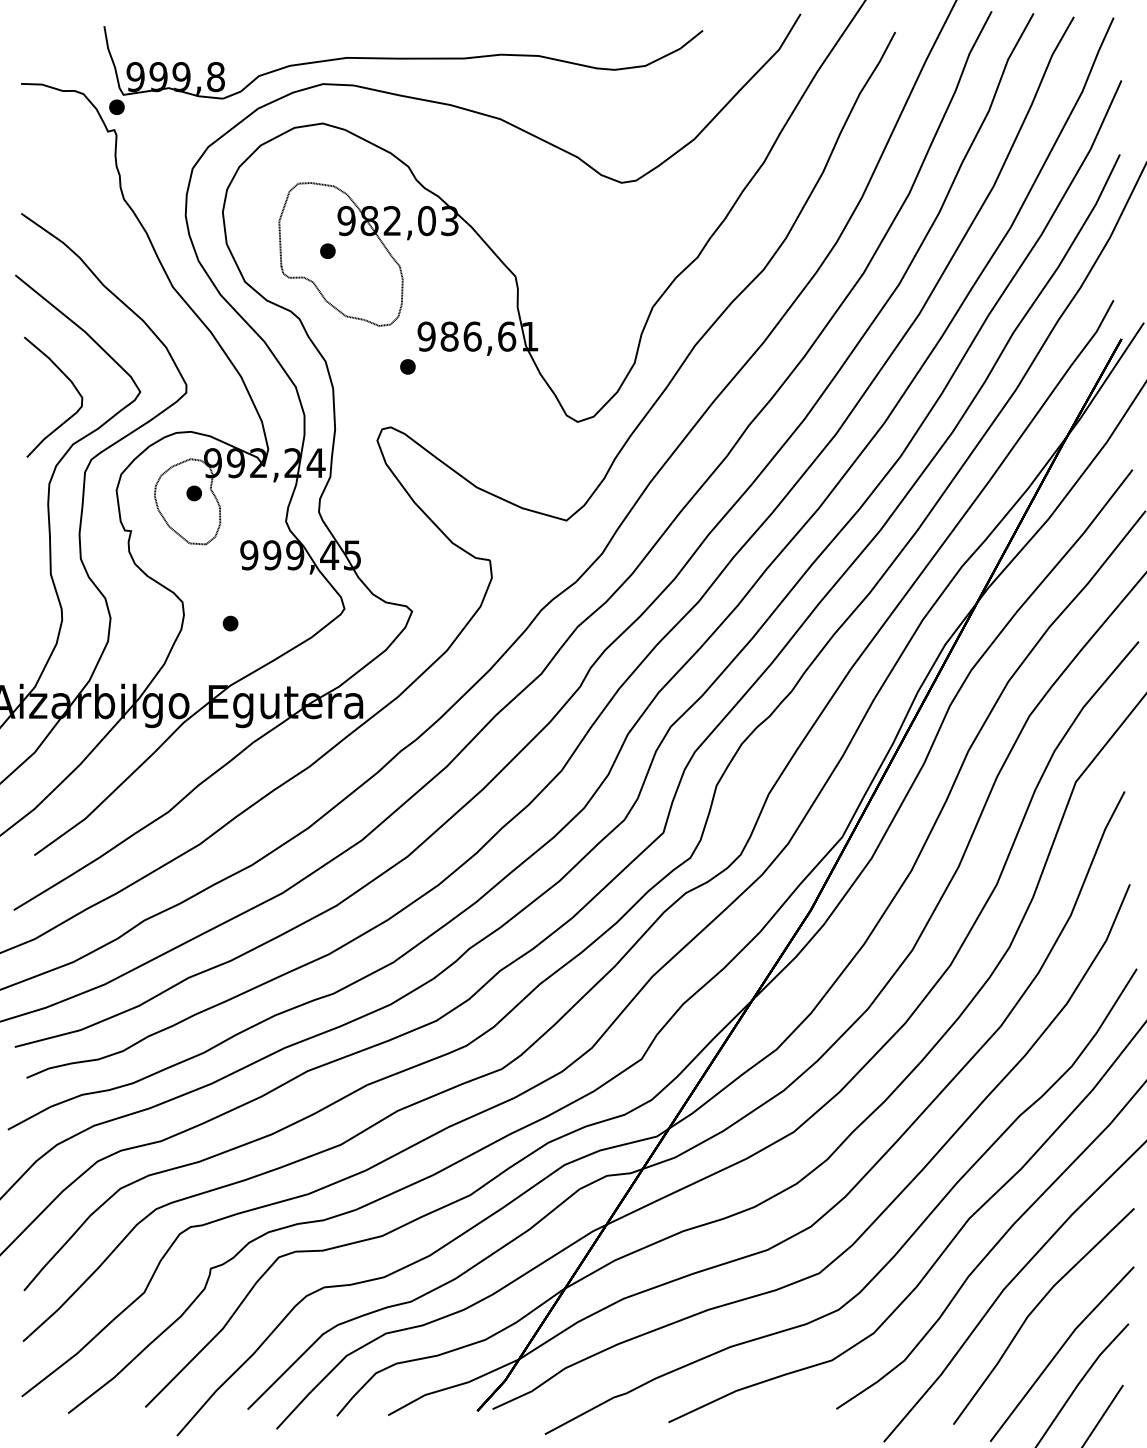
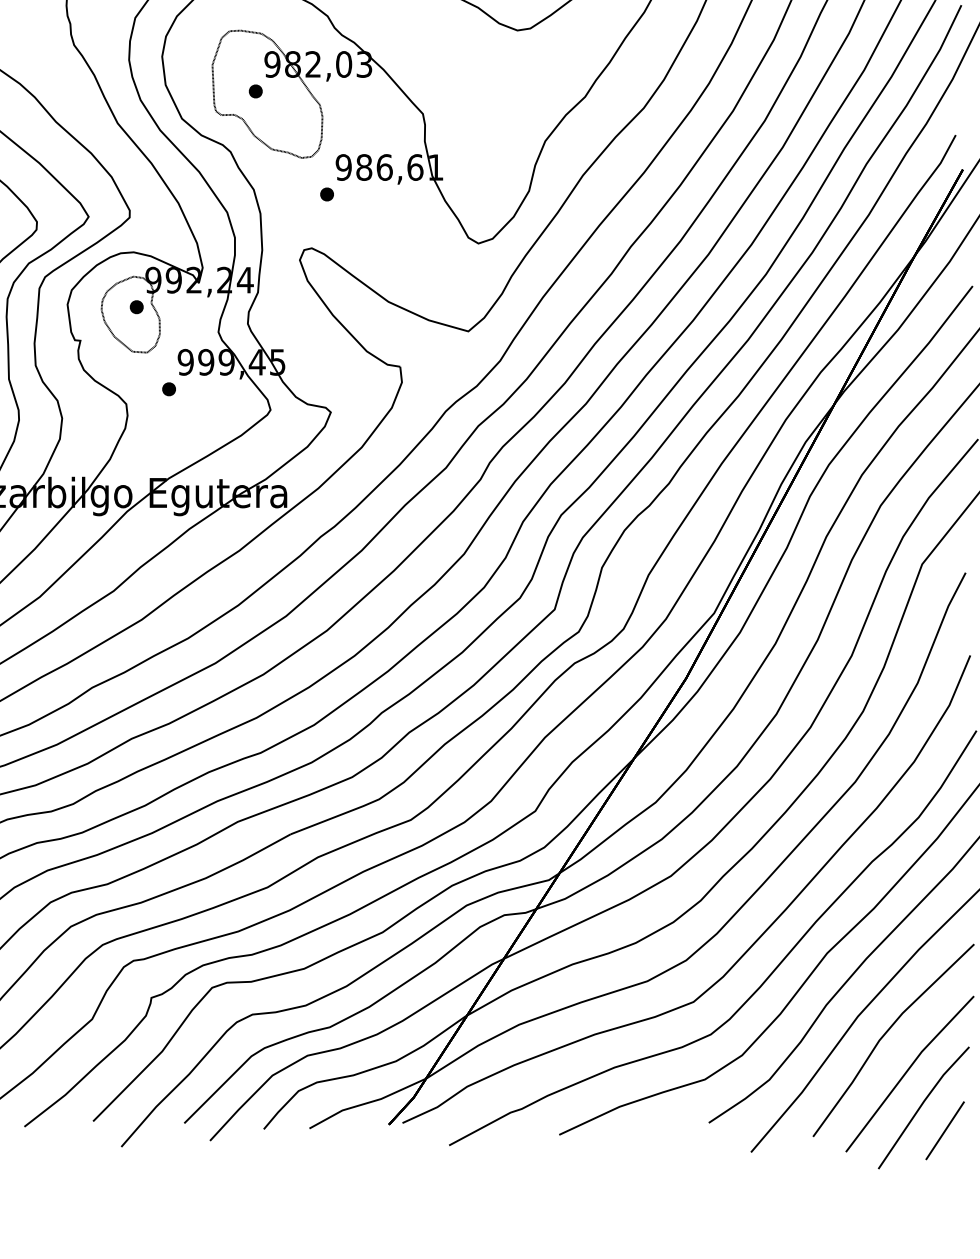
part: (230, 623) -> (169, 389), moved

